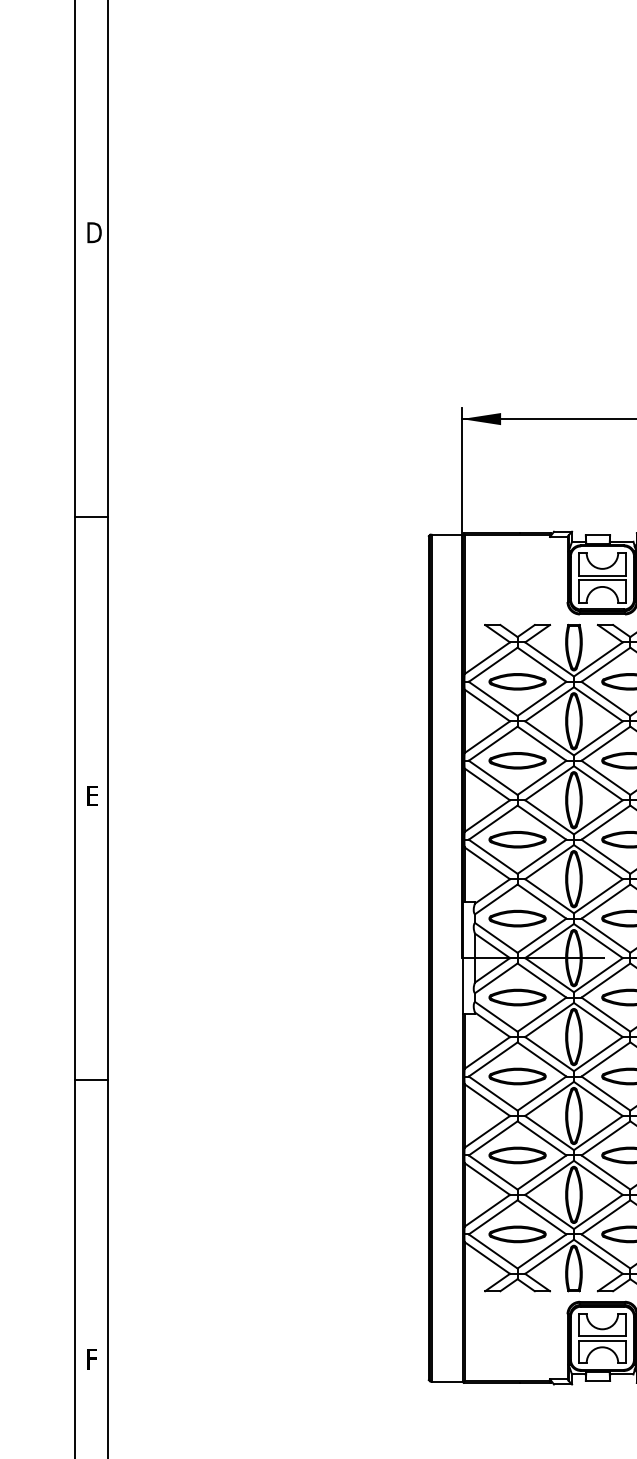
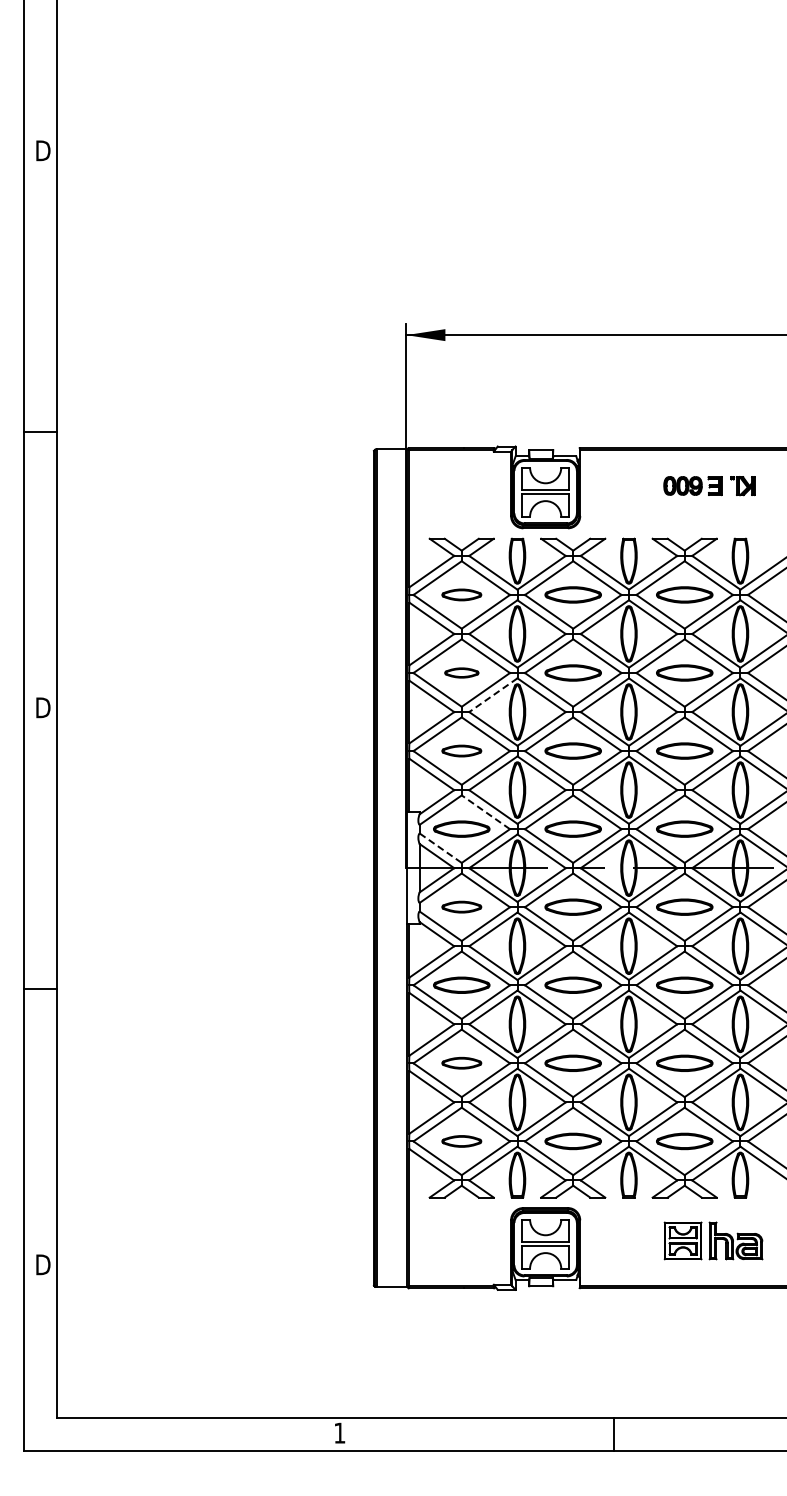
part: (517, 681) -> (461, 594), size x0.7
part: (517, 760) -> (461, 672), size x0.6
line: (548, 783) -> (492, 695), solid -> dashed
text: (94, 795) -> (43, 707), E -> D
part: (517, 839) -> (461, 750), size x0.7
line: (541, 901) -> (485, 812), solid -> dashed
line: (496, 938) -> (440, 848), solid -> dashed
part: (517, 996) -> (461, 906), size x0.7
part: (517, 1154) -> (461, 1062), size x0.7
part: (517, 1234) -> (461, 1141), size x0.7
text: (94, 1358) -> (43, 1264), F -> D

